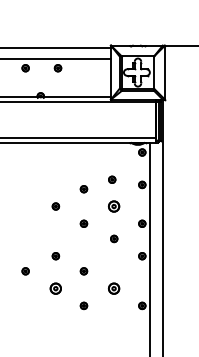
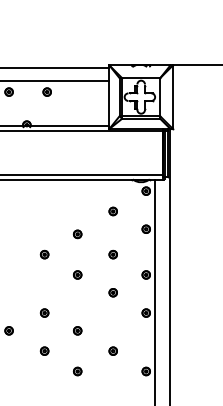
part: (112, 179) -> (113, 211), moved
part: (114, 206) -> (113, 254), size x0.62
part: (55, 288) -> (44, 351), size x0.62
part: (114, 288) -> (113, 351), size x0.62

